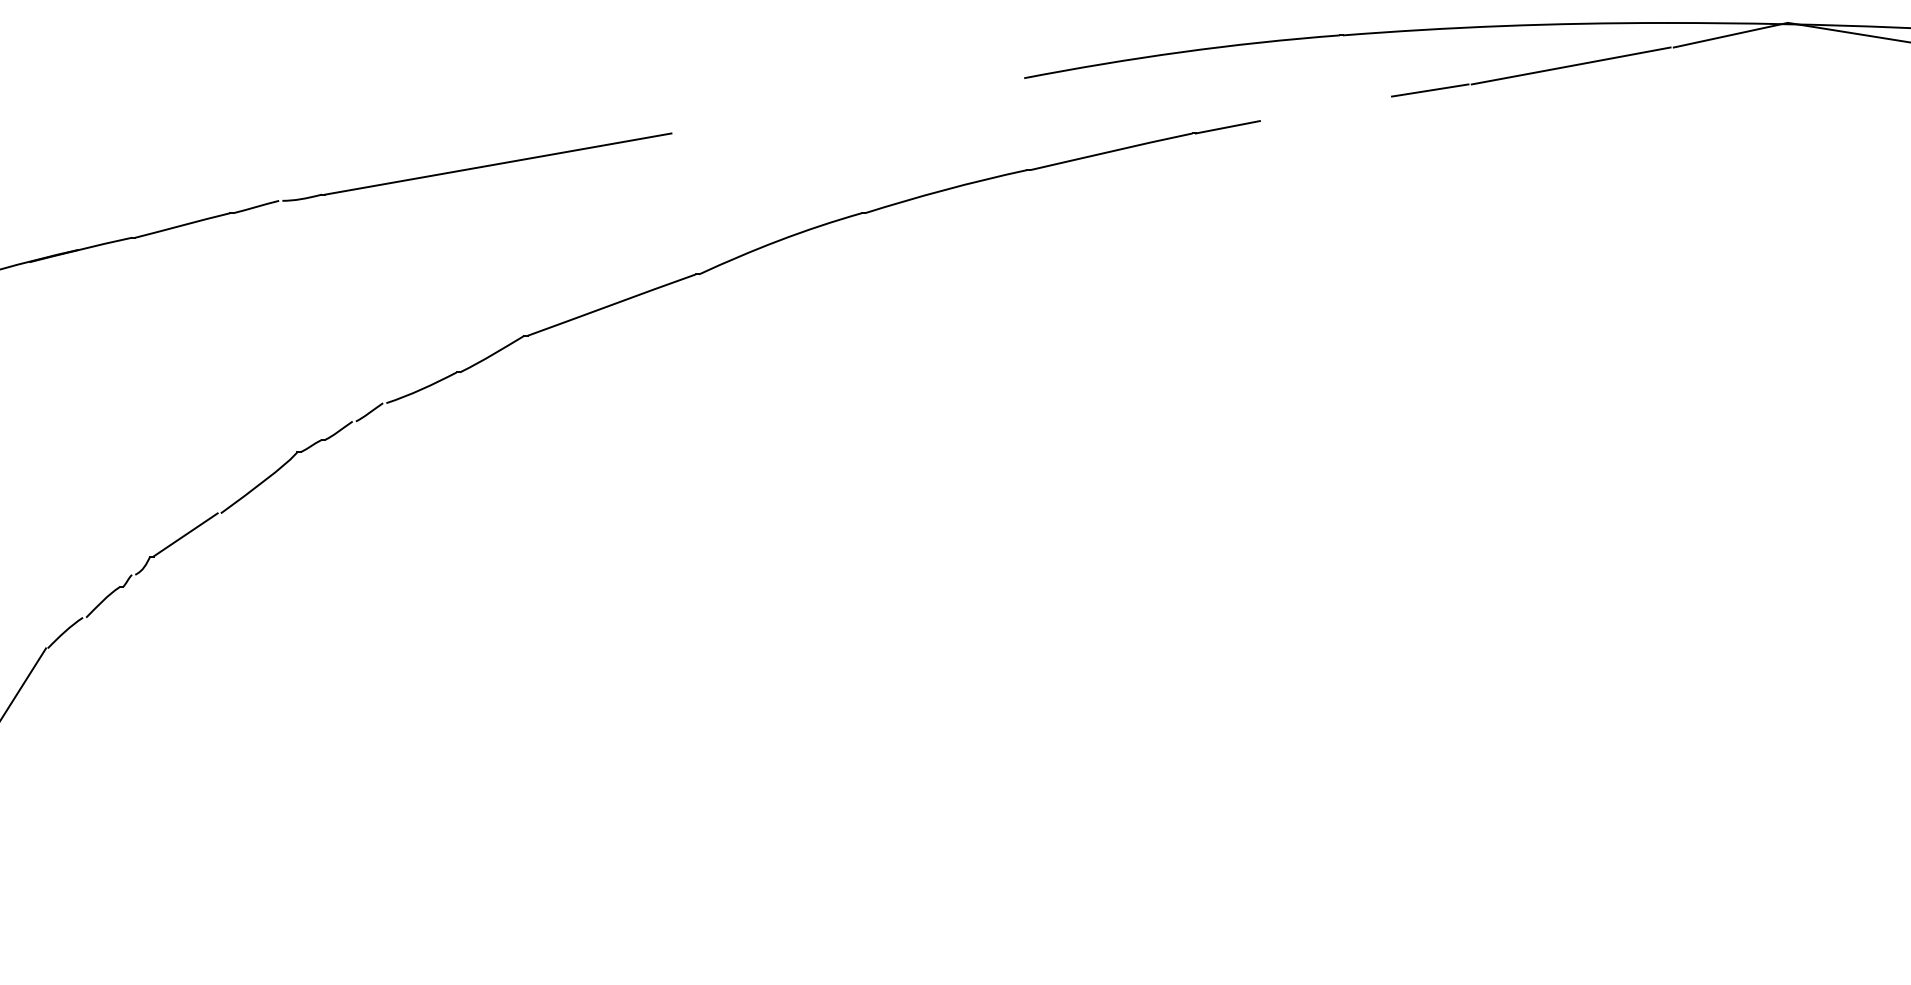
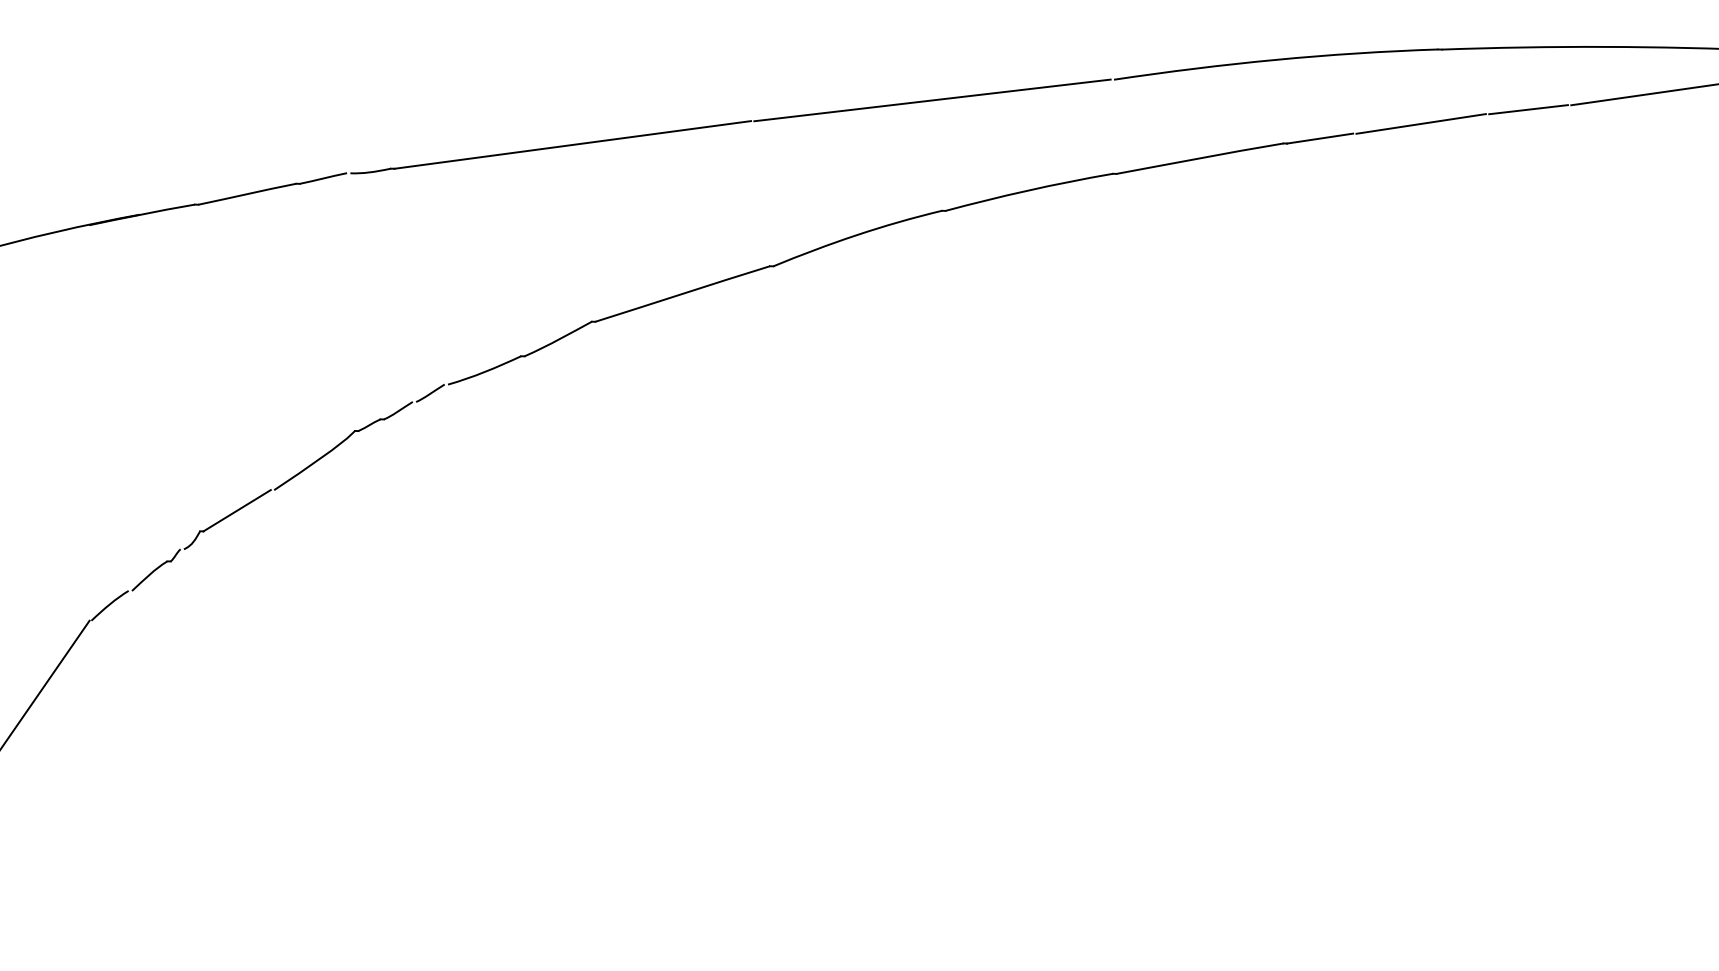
line: (847, 105) -> (932, 100), added
line: (1325, 108) -> (1420, 123), added

